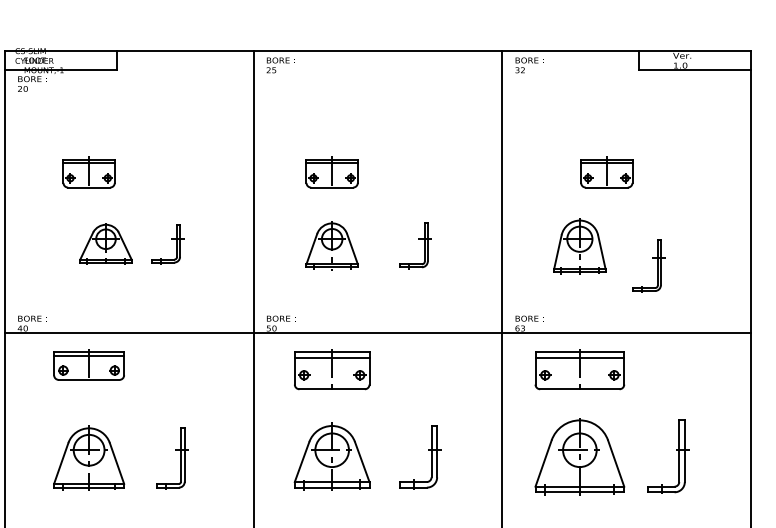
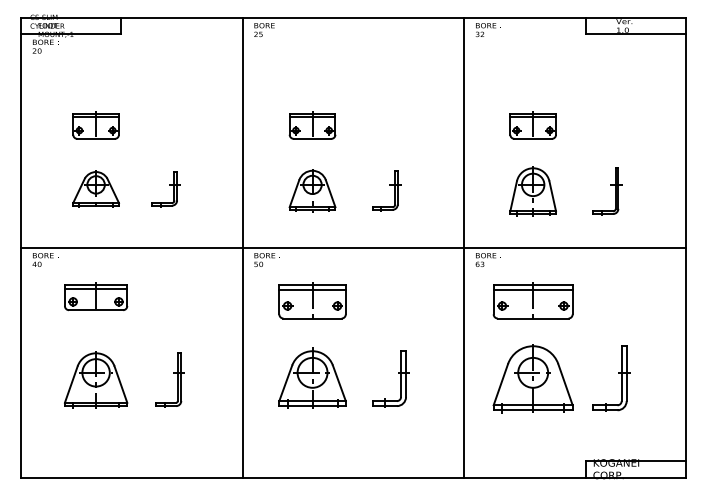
part: (606, 172) -> (532, 125), moved
part: (105, 243) -> (95, 188), moved
part: (652, 259) -> (610, 185), moved
line: (378, 333) -> (353, 247), moved

